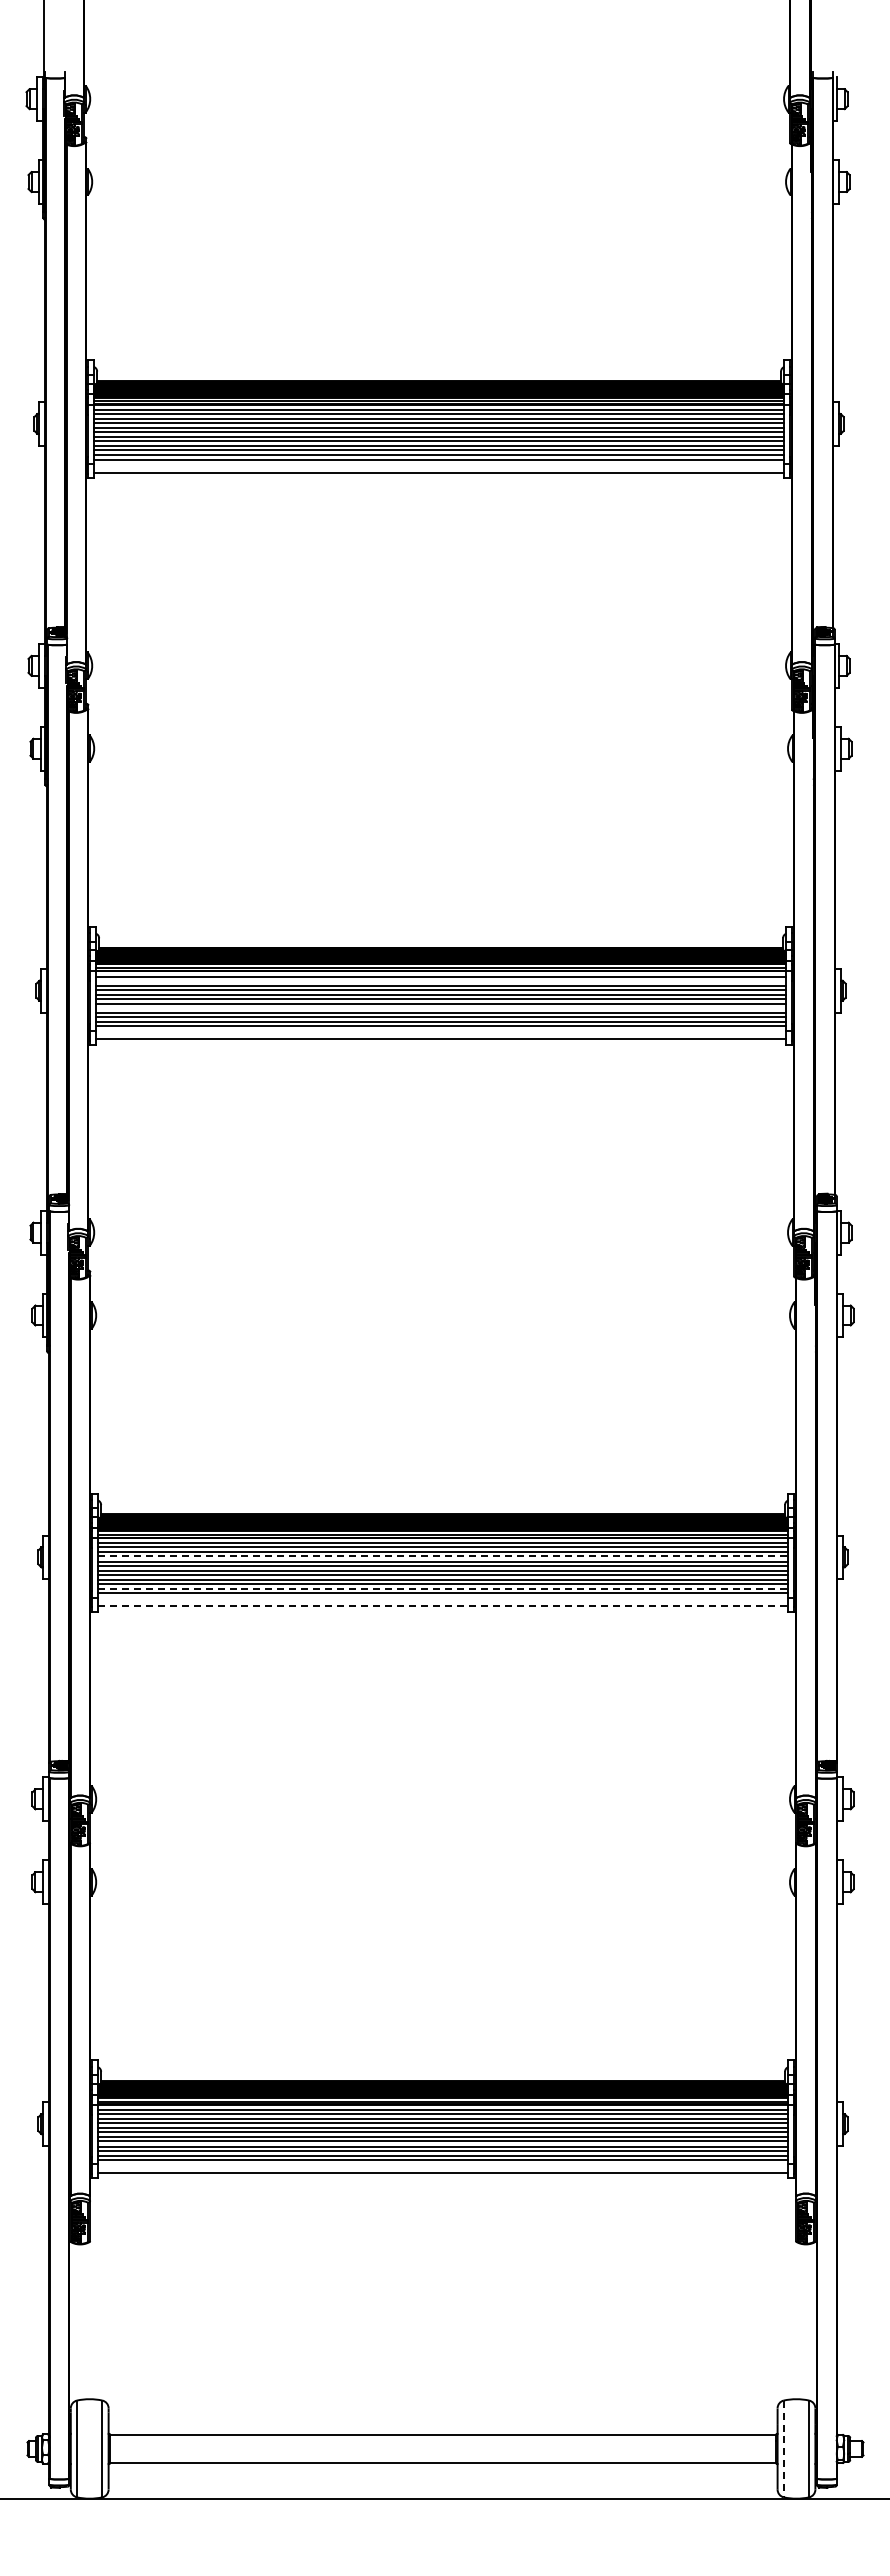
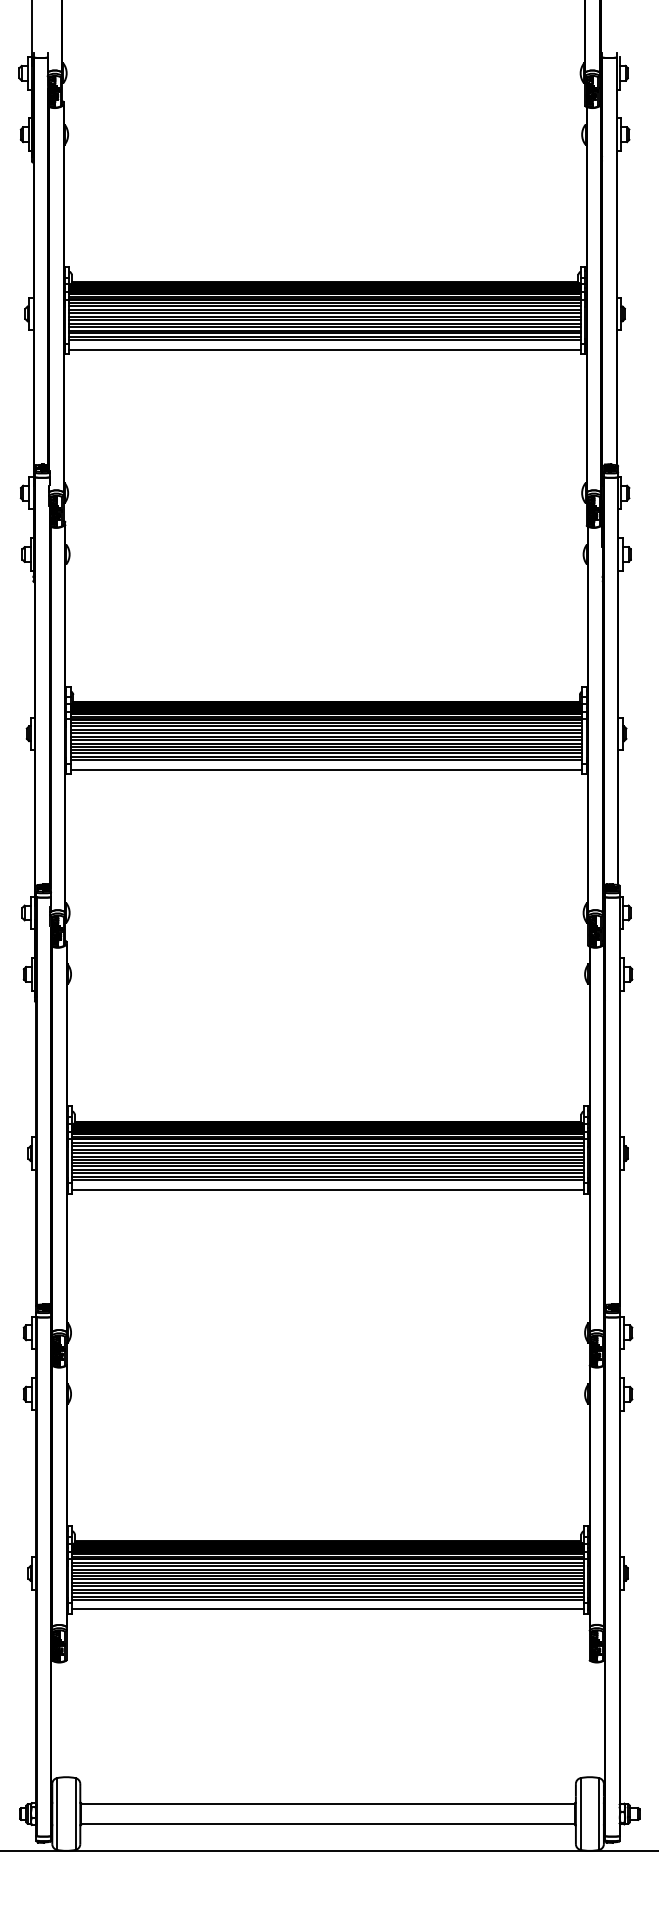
line: (440, 980) -> (326, 726), added
line: (440, 1007) -> (326, 746), added
line: (443, 1556) -> (328, 1152), dashed -> solid
line: (443, 1588) -> (328, 1176), dashed -> solid
line: (443, 1605) -> (328, 1189), dashed -> solid
line: (783, 2449) -> (580, 1814), dashed -> solid

